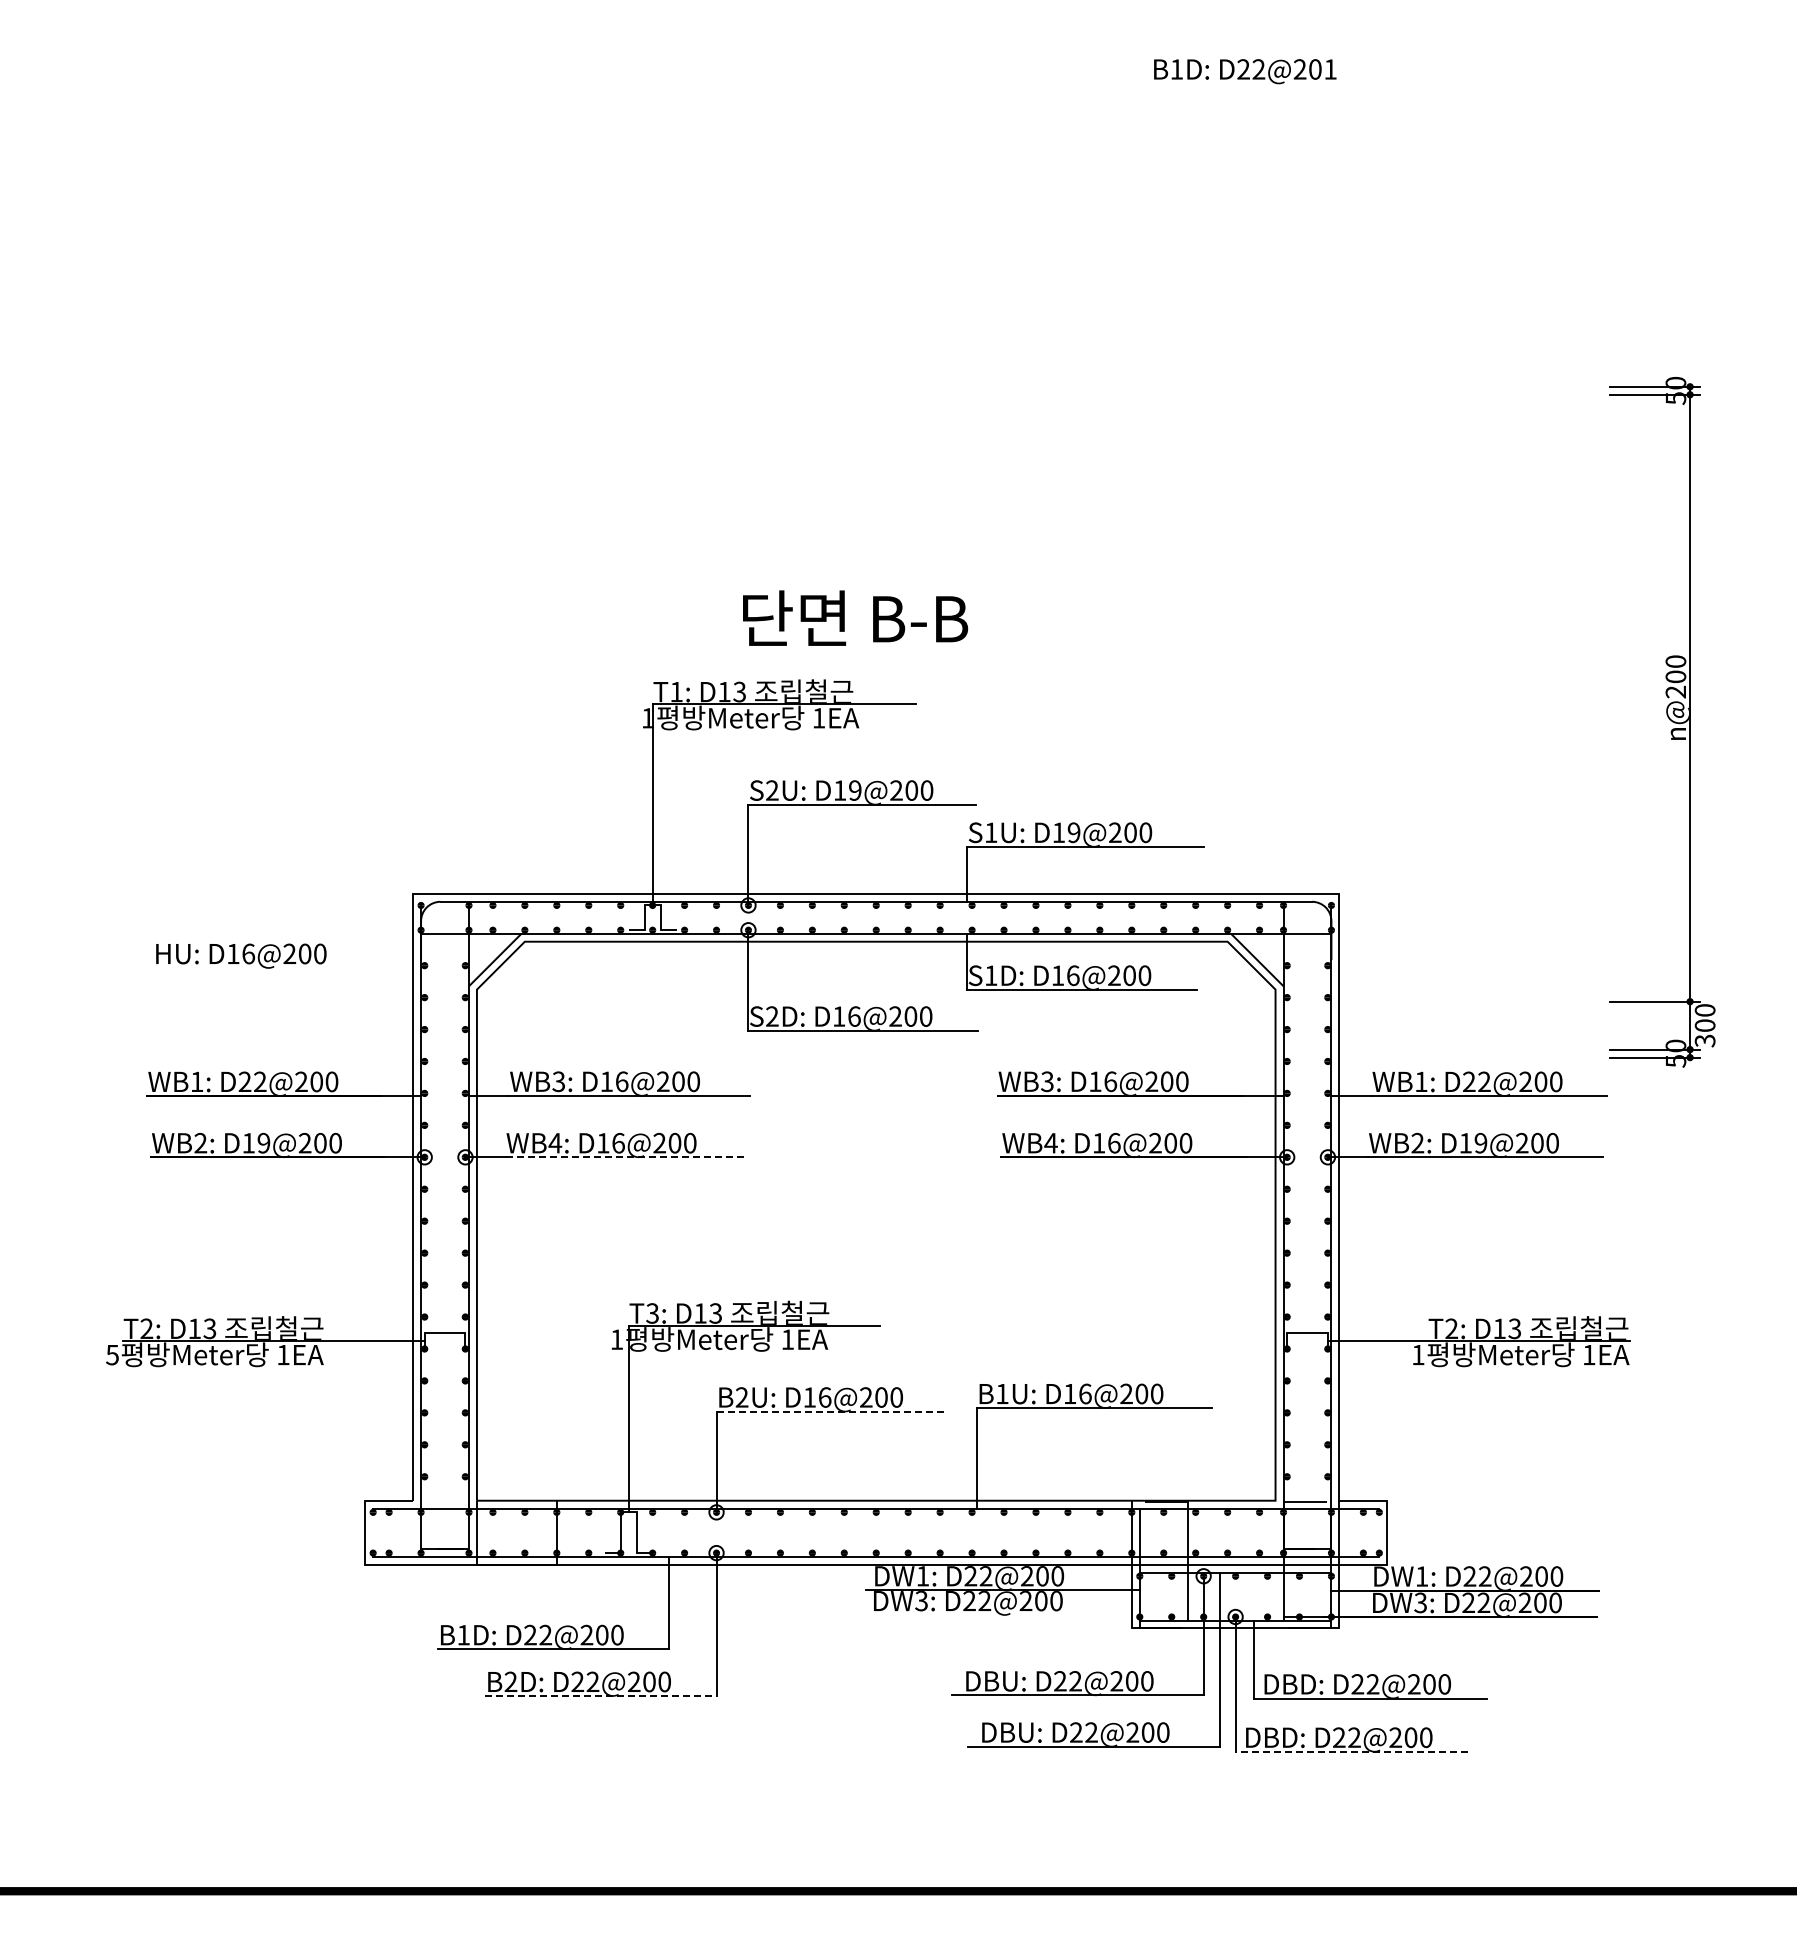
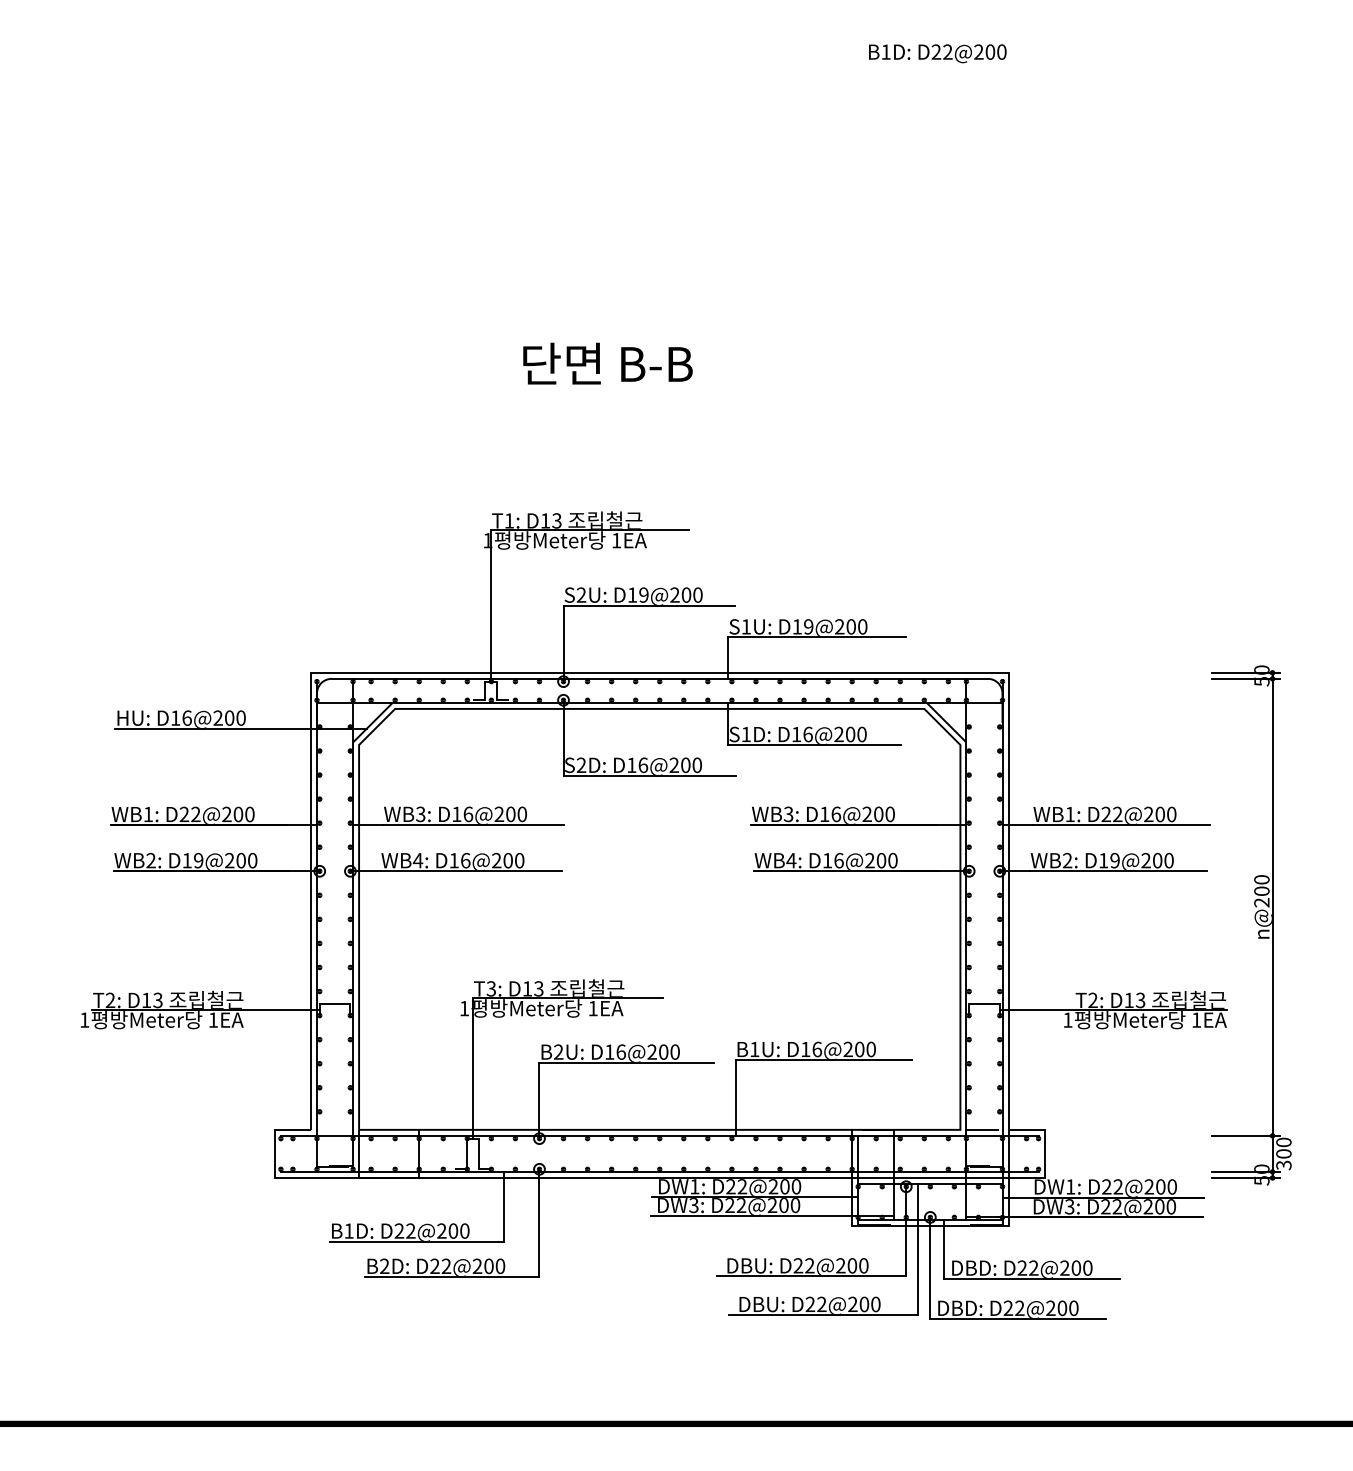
text: (1330, 69) -> (1001, 52), D22@201 -> D22@200
text: (855, 617) -> (607, 363), moved
part: (1667, 717) -> (1255, 921), moved
line: (320, 968) -> (241, 729), added
line: (626, 1157) -> (471, 871), dashed -> solid
text: (112, 1355) -> (84, 1020), 5 -> 1
line: (832, 1411) -> (626, 1062), dashed -> solid
line: (1025, 1615) -> (772, 1216), added
line: (600, 1696) -> (452, 1277), dashed -> solid
line: (1351, 1751) -> (1017, 1318), dashed -> solid

